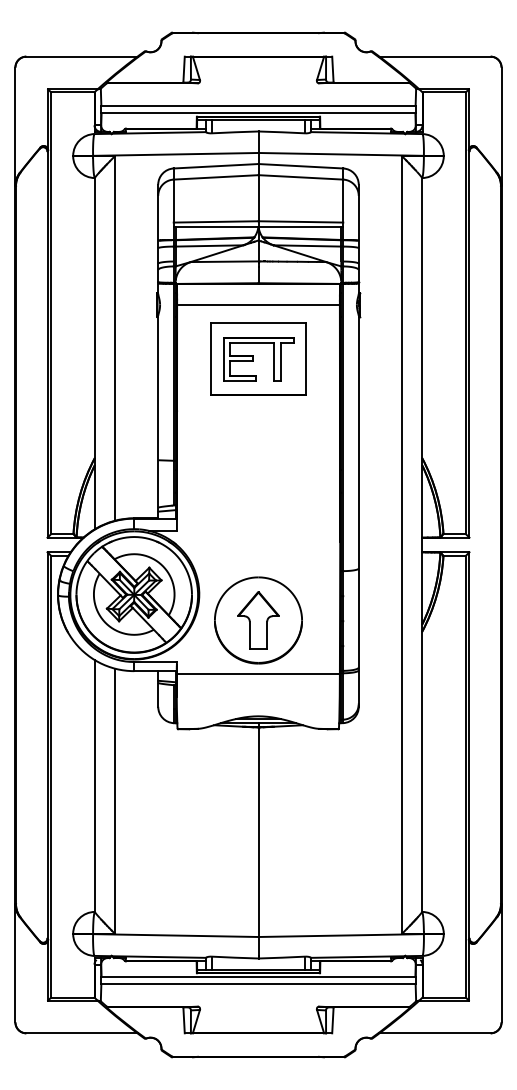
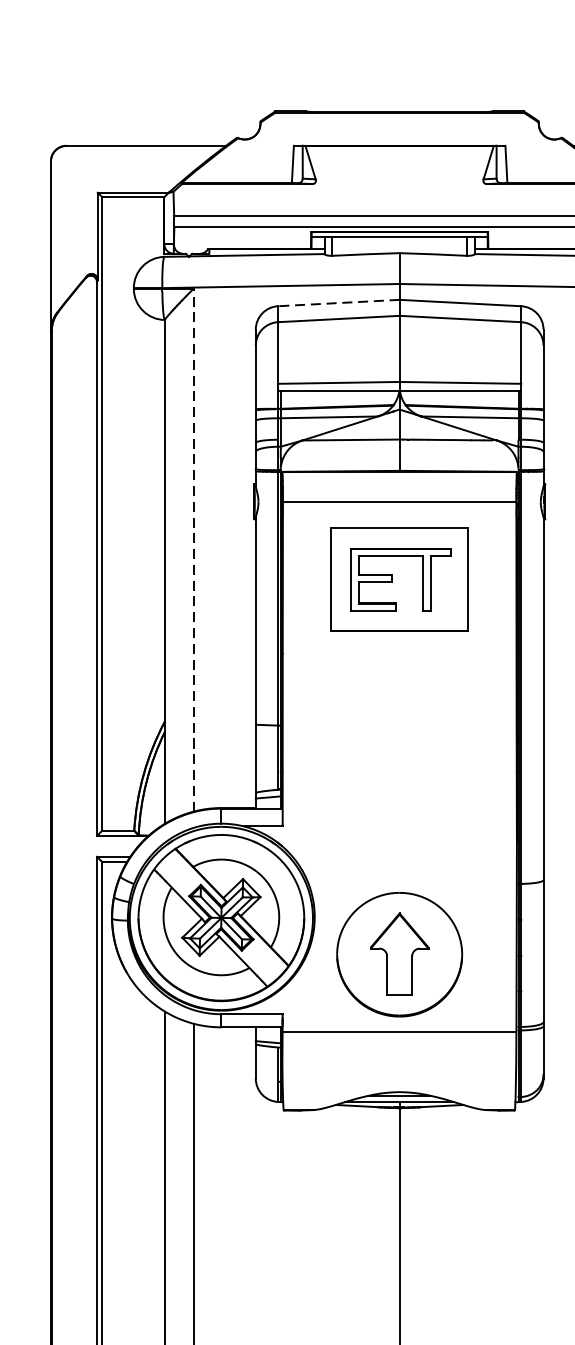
line: (215, 166) -> (337, 303), solid -> dashed
line: (114, 338) -> (193, 550), solid -> dashed

